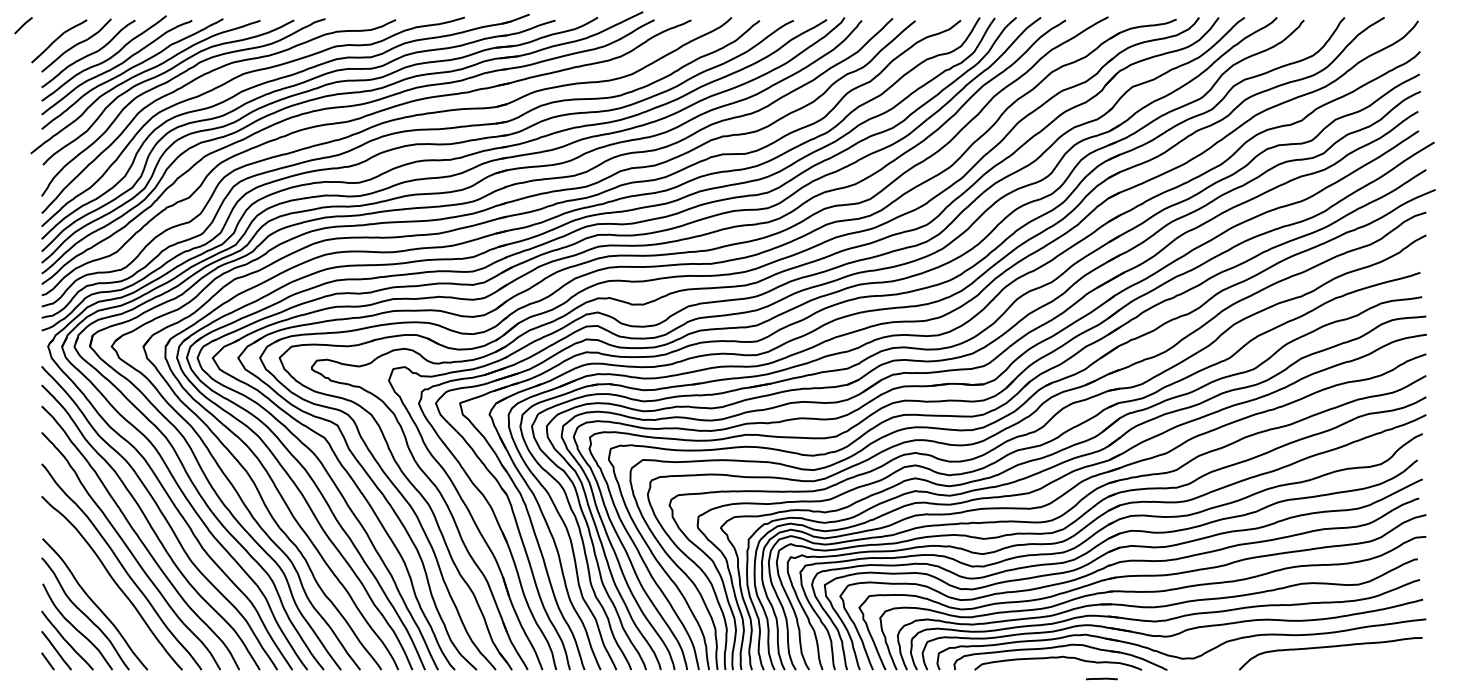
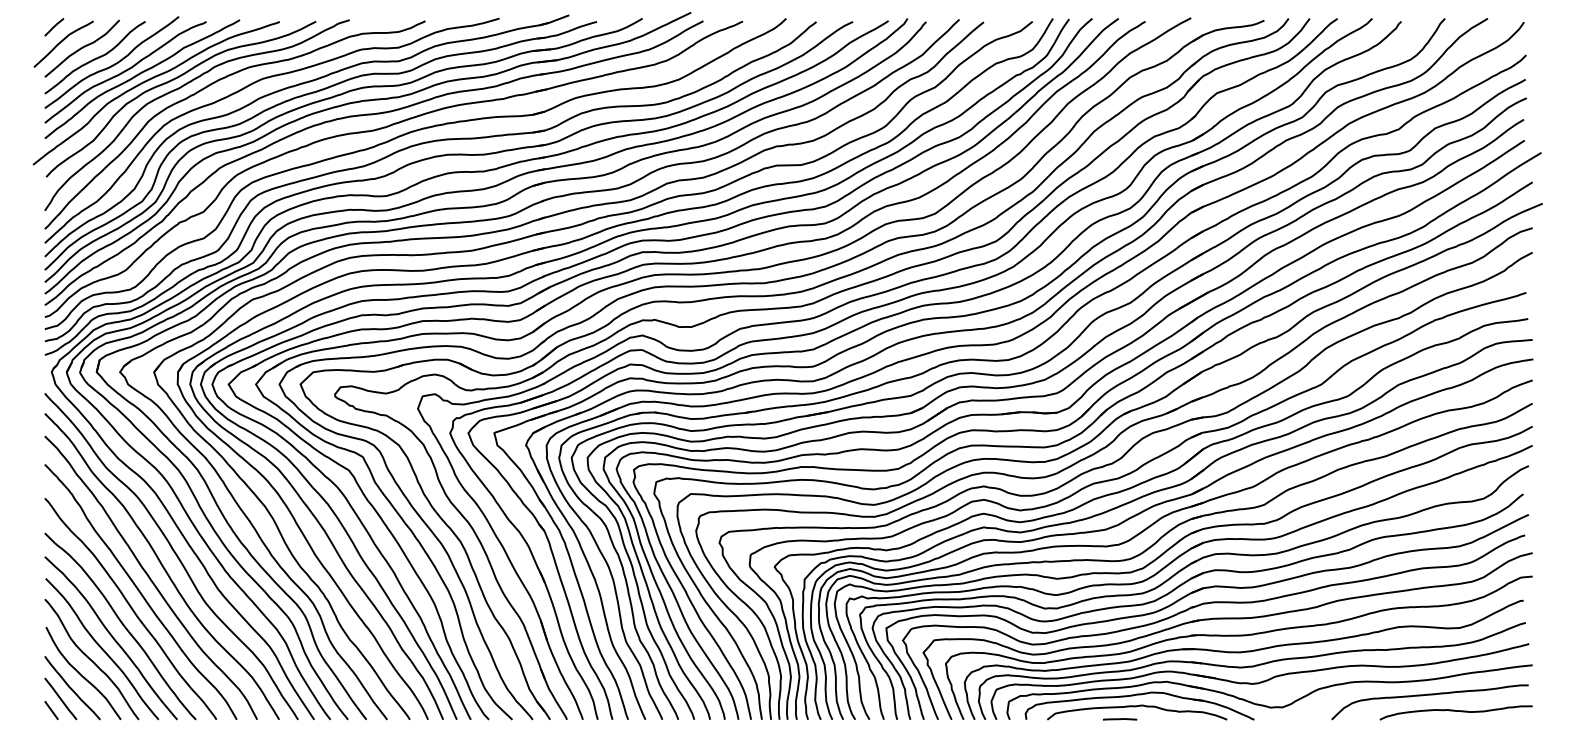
line: (23, 25) -> (54, 27), moved
curve: (103, 593) -> (111, 637), added
curve: (1354, 662) -> (1455, 711), added
line: (1102, 679) -> (1120, 719), moved

